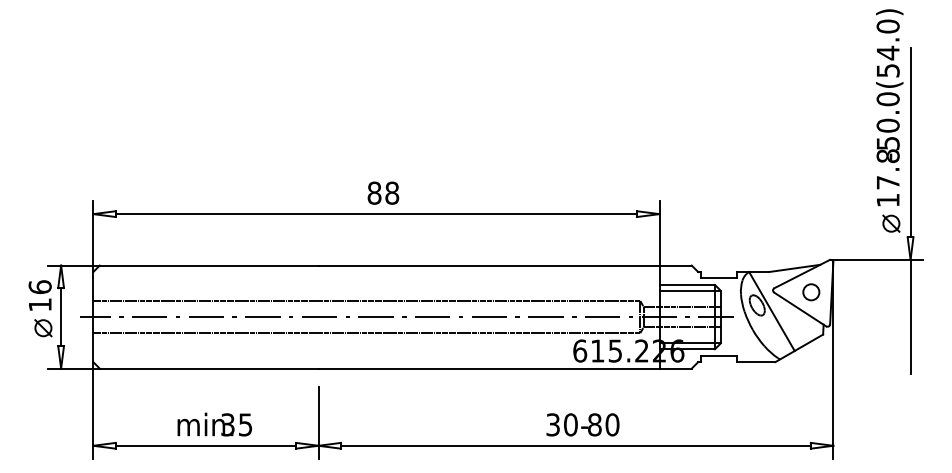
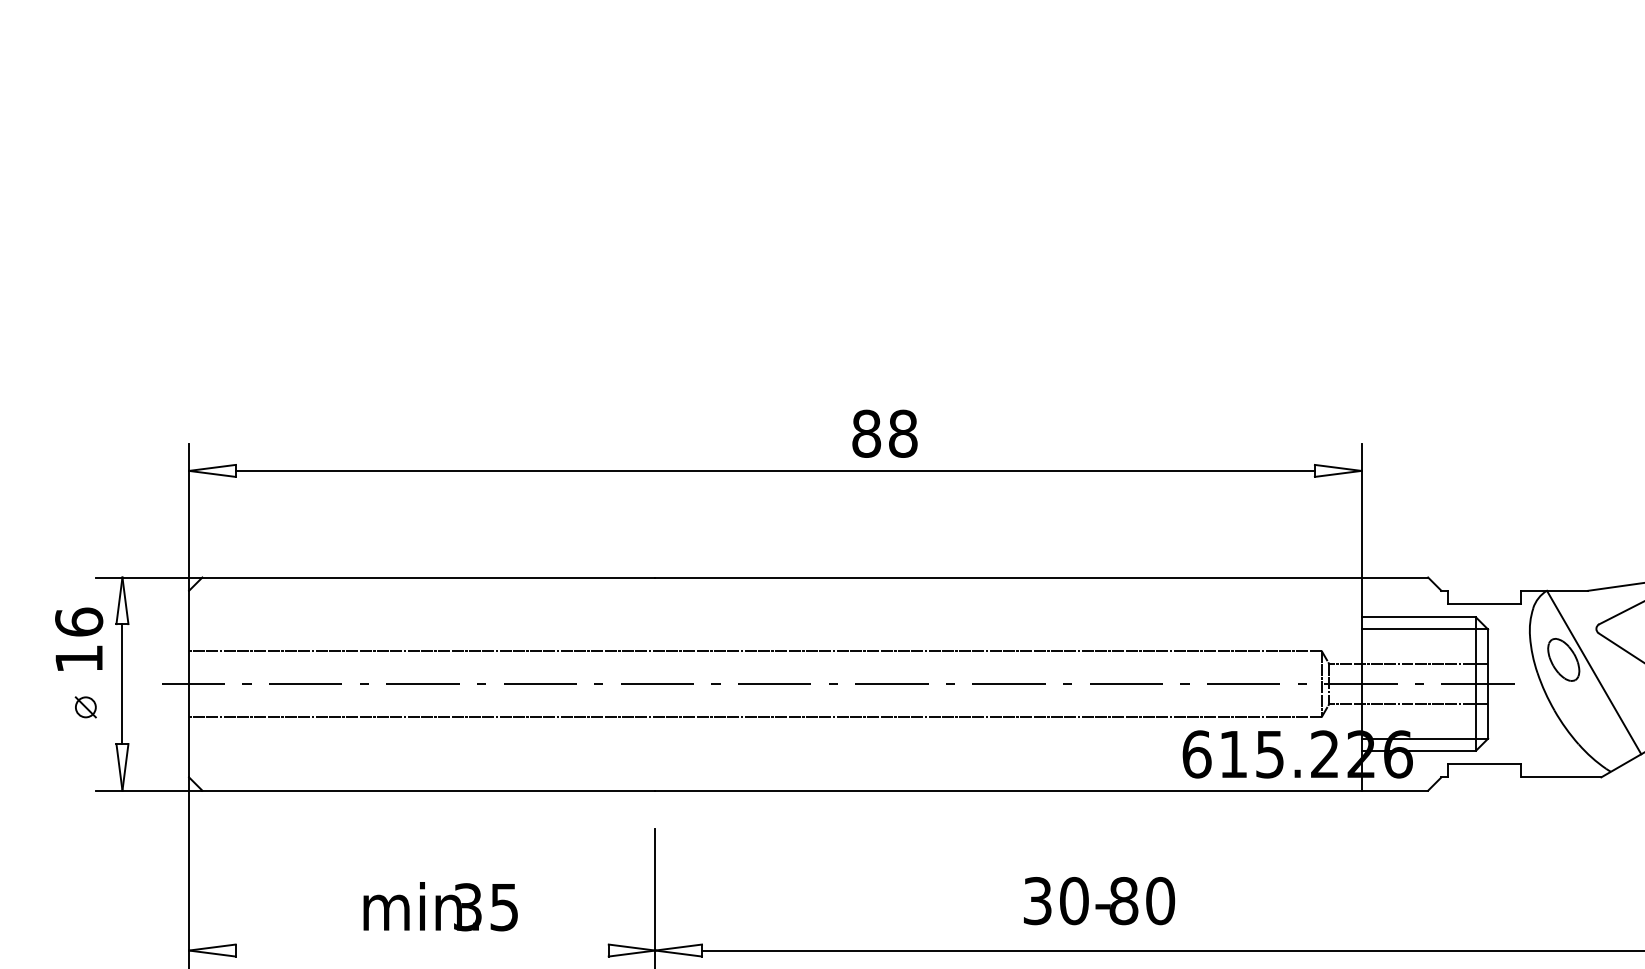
text: (383, 192) -> (885, 432), moved
part: (43, 328) -> (85, 707), size x0.6
text: (582, 424) -> (1098, 900), moved
line: (205, 445) -> (421, 949), removed

